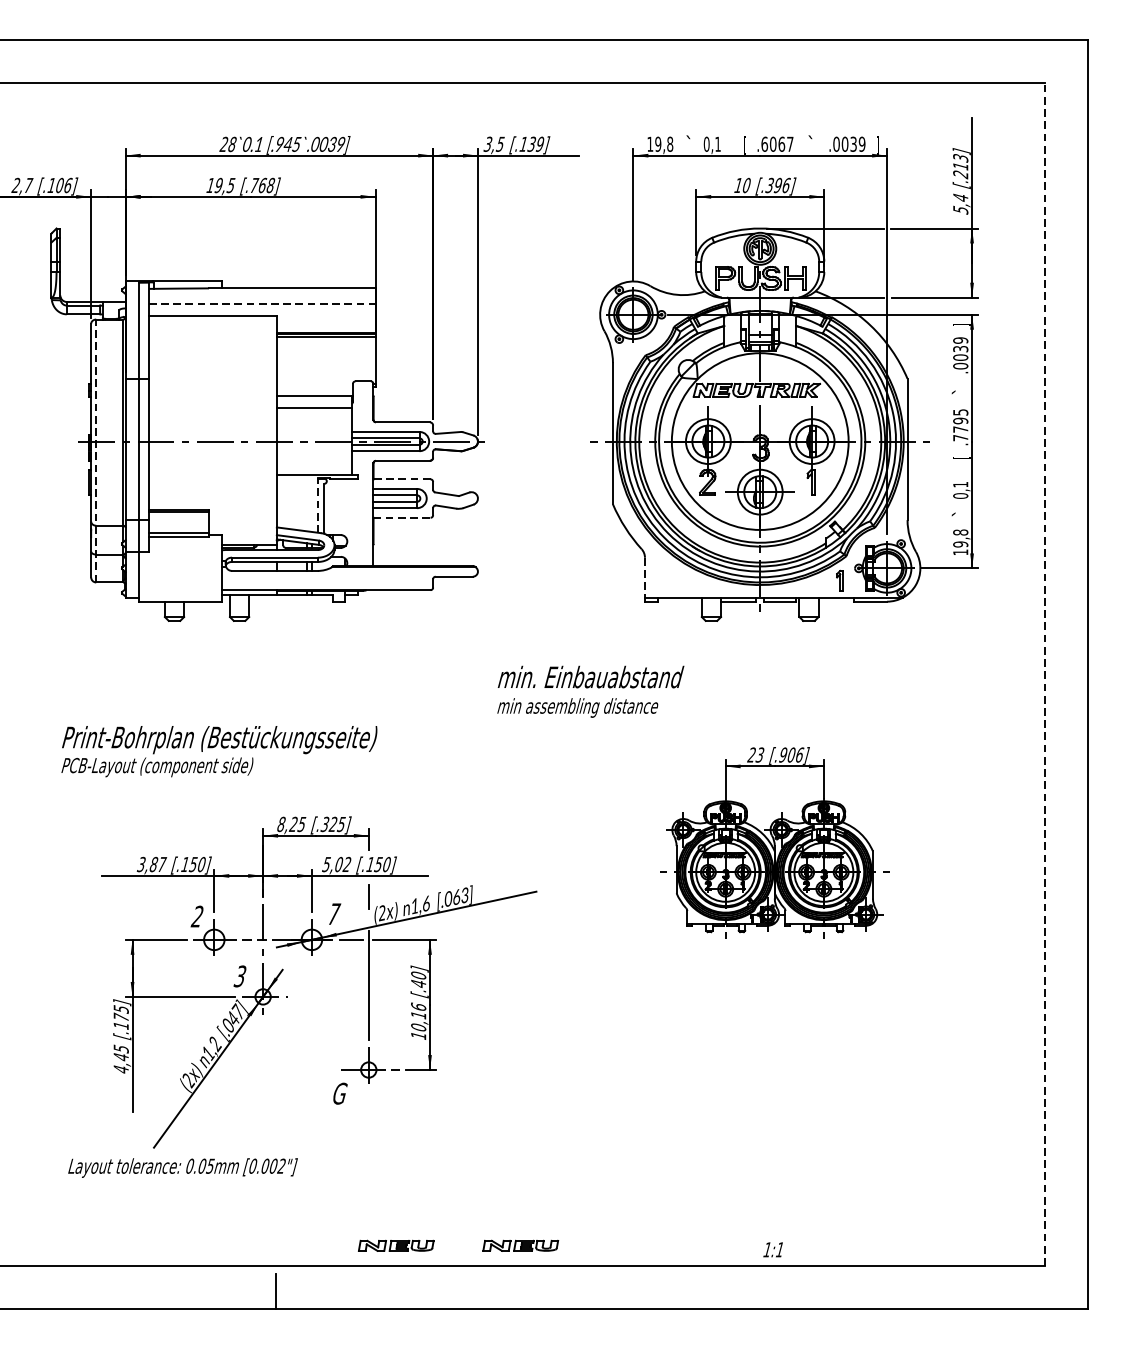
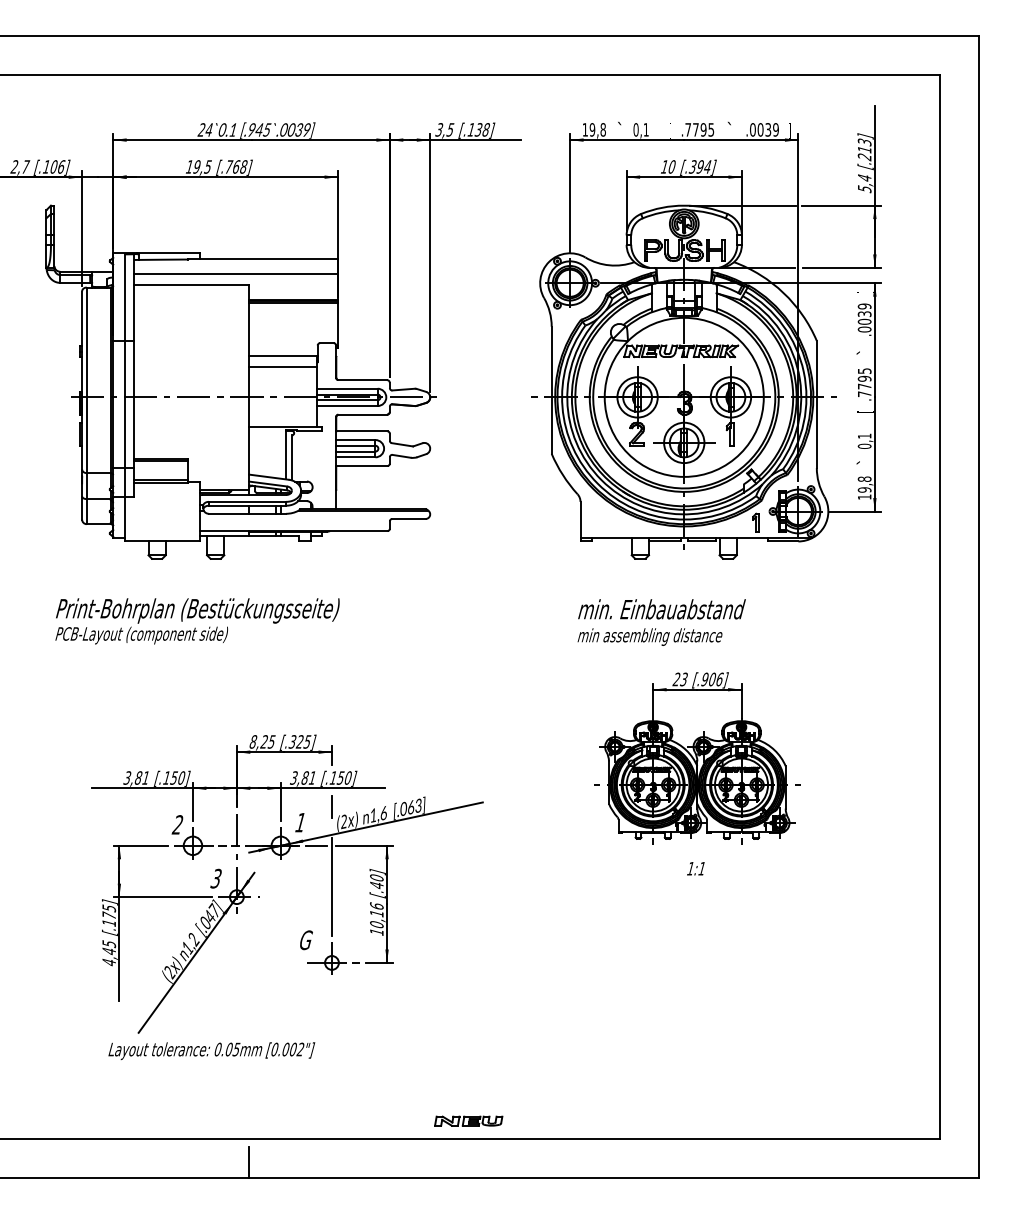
text: (232, 143) -> (209, 129), 28 -> 24
text: (539, 143) -> (485, 129), [.139] -> [.138]
text: (777, 143) -> (699, 129), .6067 -> .7795
text: (786, 185) -> (707, 166), [.396] -> [.394]
line: (262, 303) -> (236, 273), dashed -> solid
line: (96, 450) -> (86, 405), dashed -> solid
line: (401, 479) -> (361, 431), dashed -> solid
line: (318, 505) -> (286, 454), dashed -> solid
line: (401, 517) -> (361, 465), dashed -> solid
line: (644, 578) -> (580, 520), dashed -> solid
line: (1044, 673) -> (940, 606), dashed -> solid
text: (590, 691) -> (661, 622), moved
text: (219, 751) -> (197, 621), moved
text: (162, 863) -> (146, 777), 3,87 -> 3,81
text: (338, 863) -> (304, 777), 5,02 -> 3,81
text: (334, 913) -> (301, 822), 7 -> 1
text: (340, 1093) -> (306, 940), moved
text: (182, 1167) -> (211, 1050), moved
part: (396, 1245) -> (356, 1120), removed
text: (772, 1249) -> (695, 868), moved

